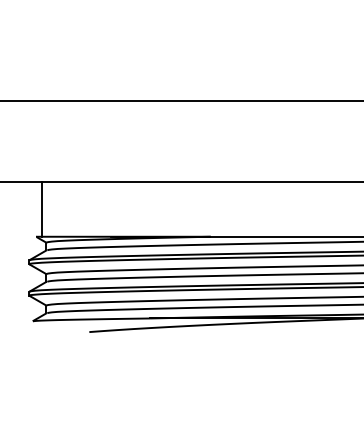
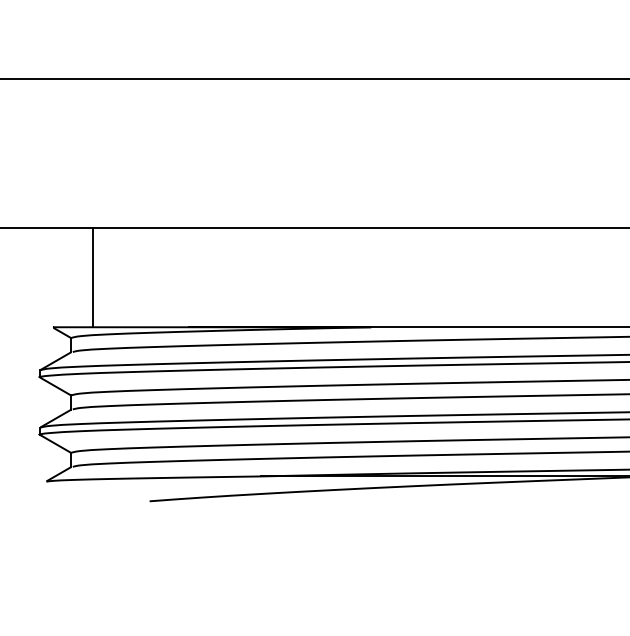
line: (42, 209) -> (93, 277), moved

